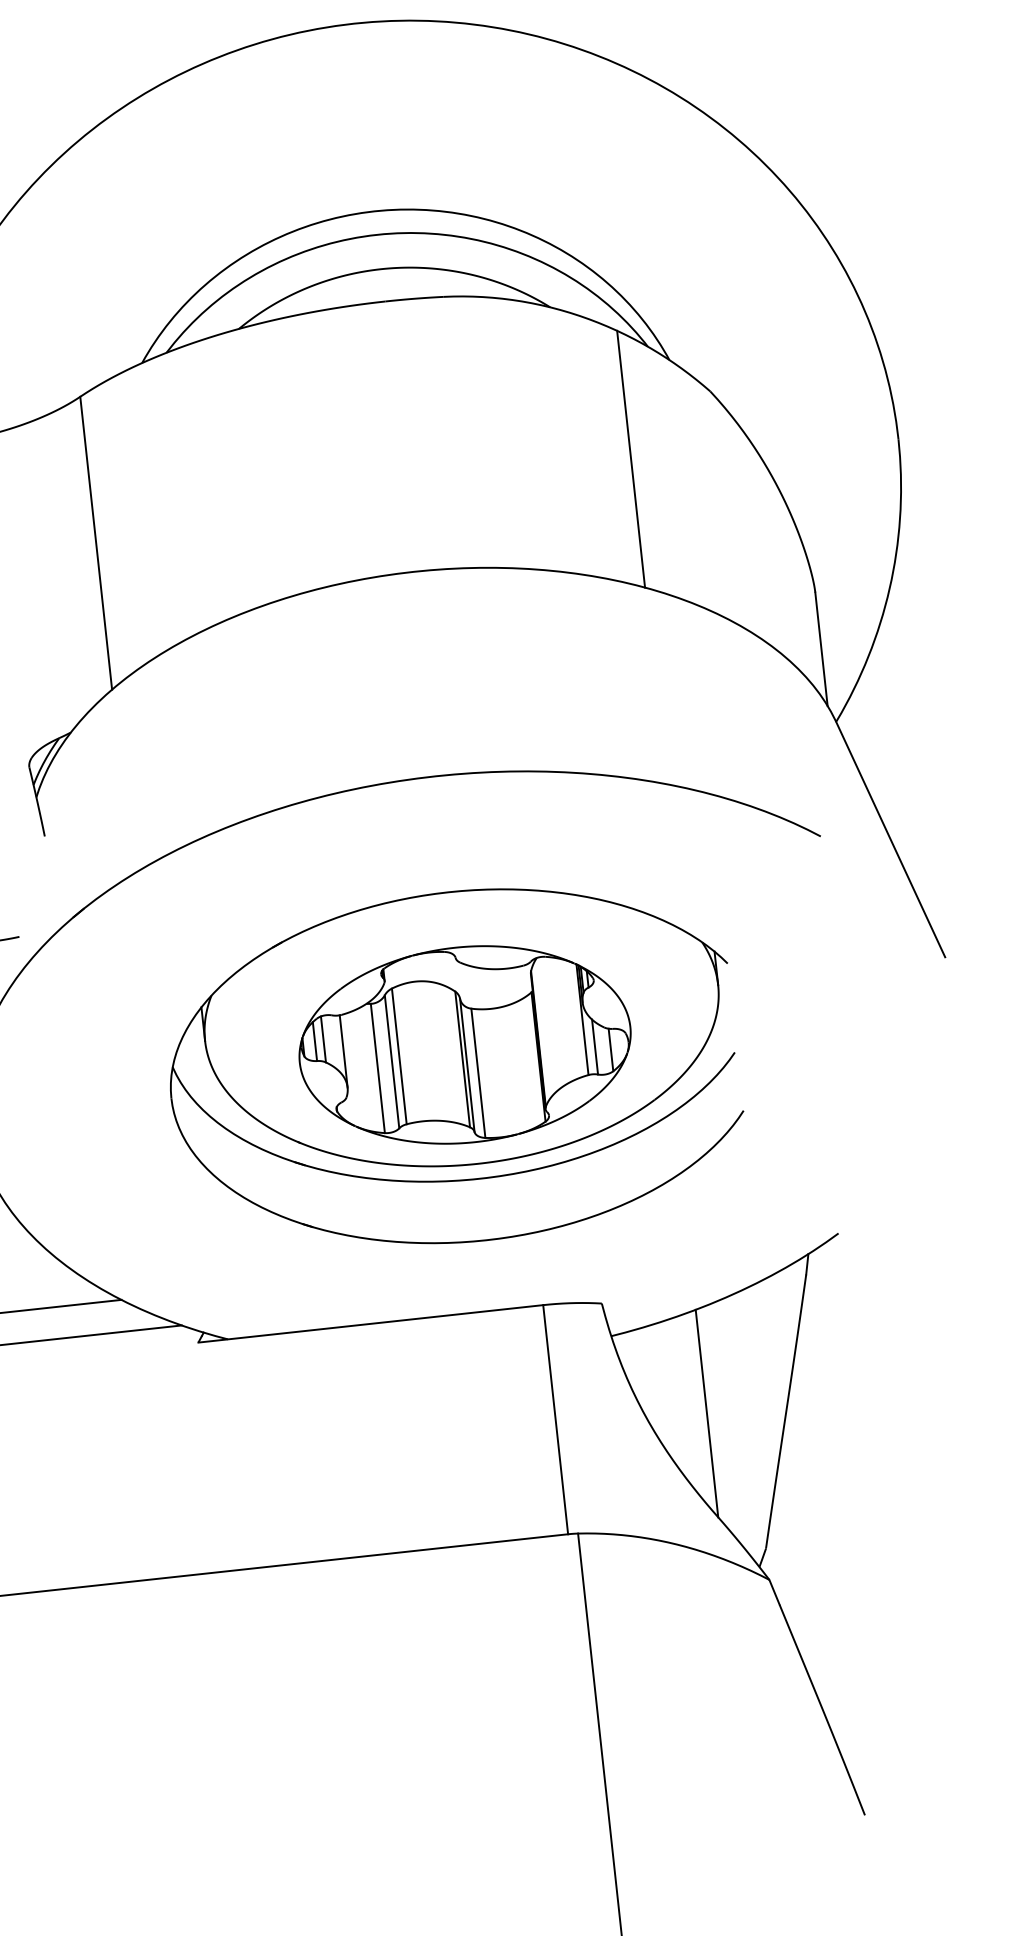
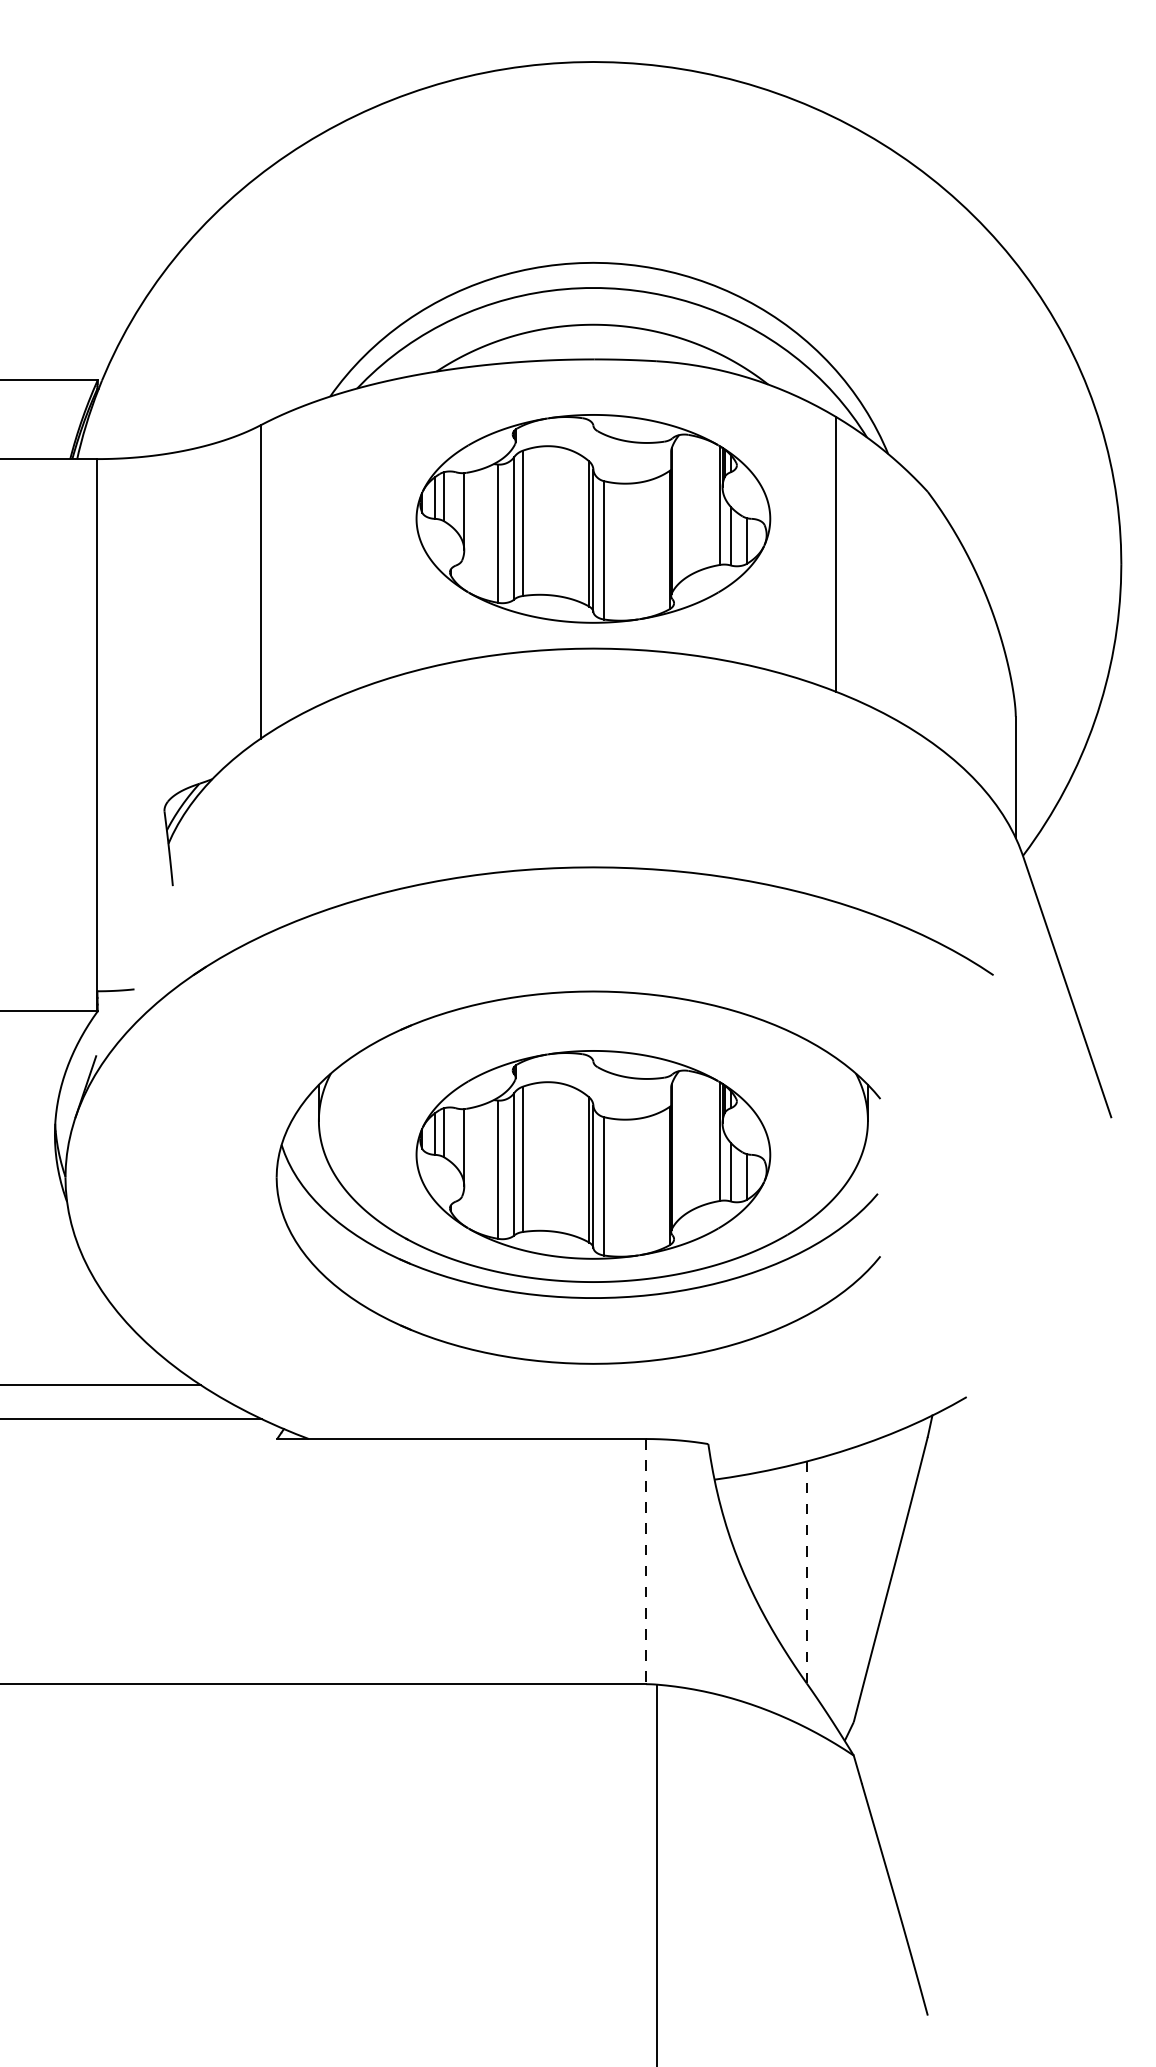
part: (400, 450) -> (593, 518), added
line: (706, 1414) -> (806, 1573), solid -> dashed
line: (555, 1419) -> (646, 1561), solid -> dashed

